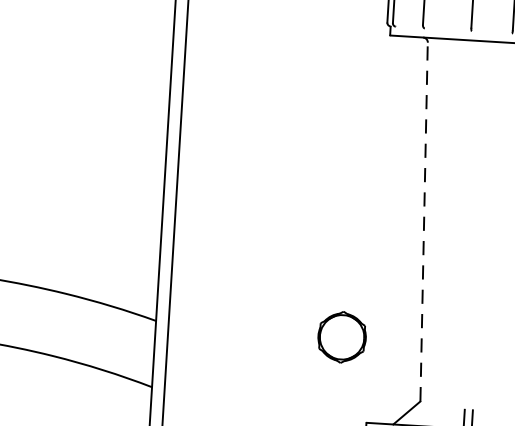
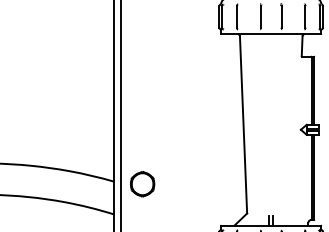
line: (424, 221) -> (243, 124), dashed -> solid
part: (341, 337) -> (142, 184), moved

